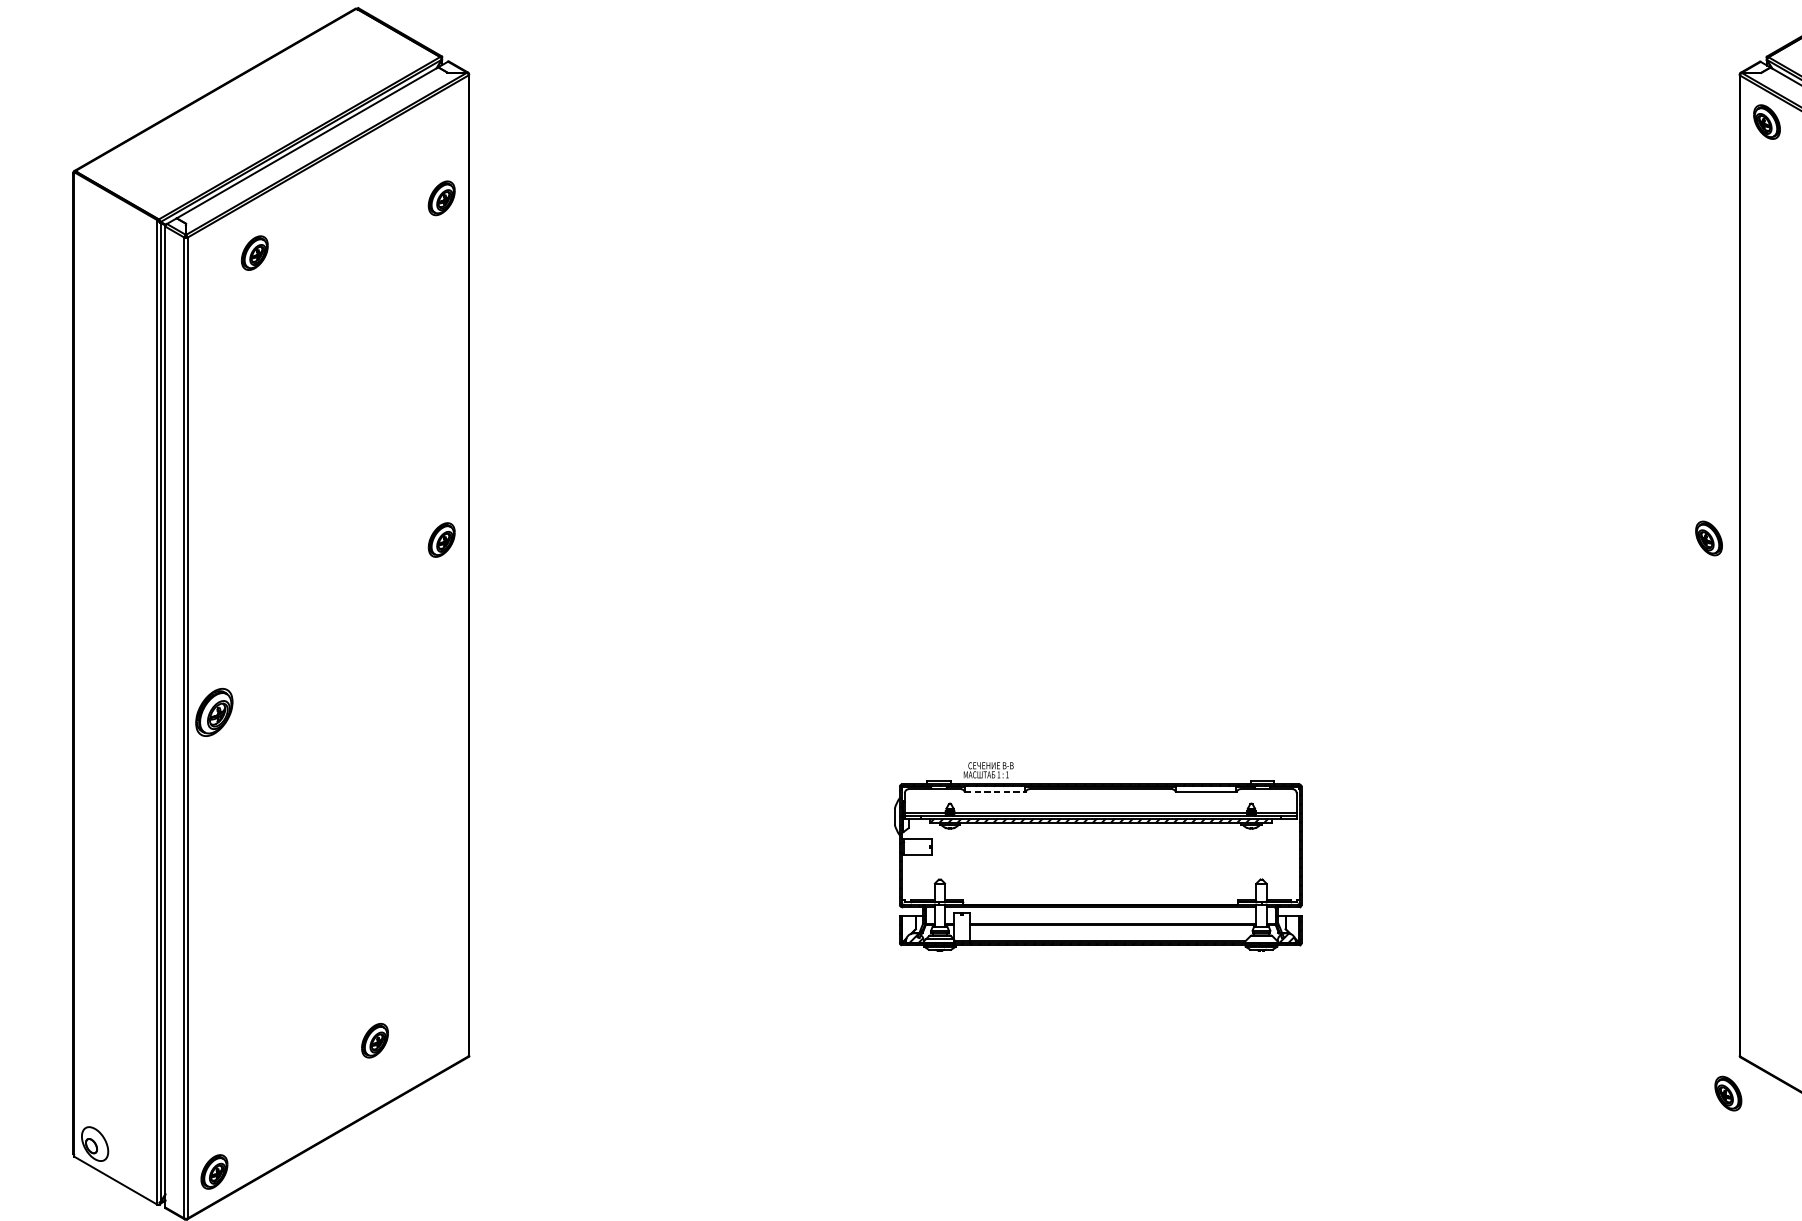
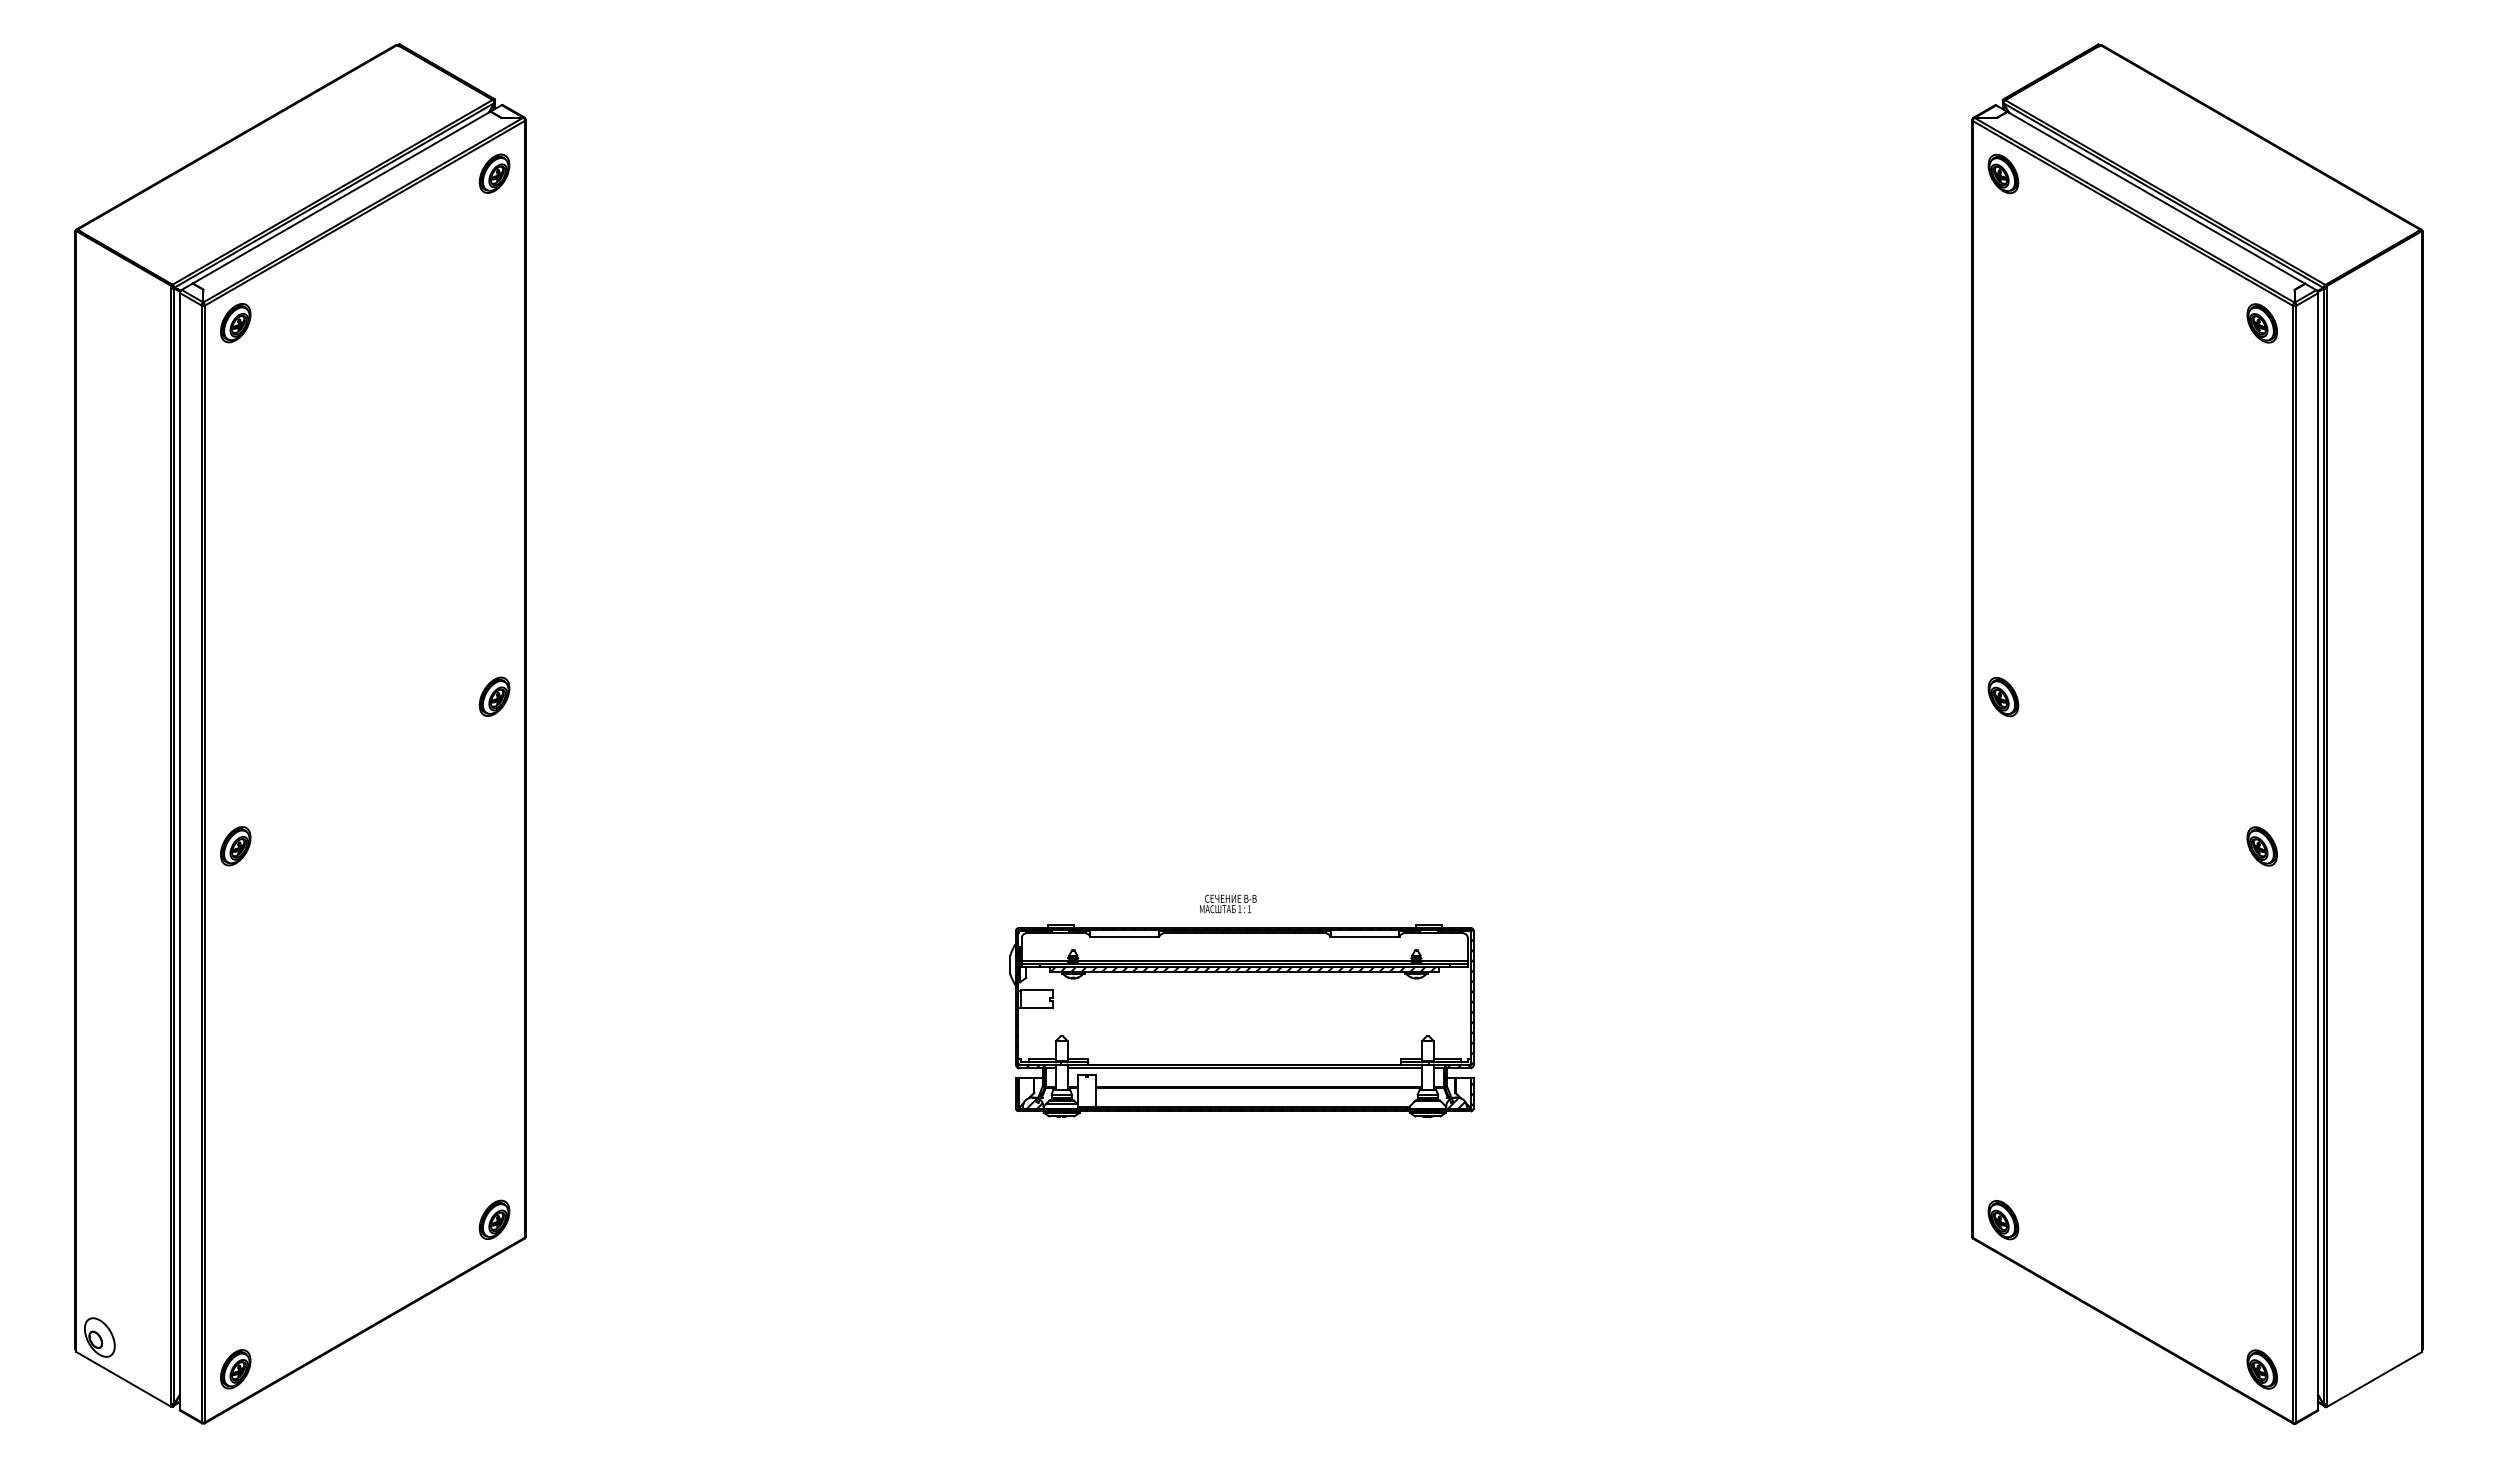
part: (441, 198) -> (494, 173), moved
part: (254, 253) -> (235, 323), moved
part: (1709, 538) -> (2003, 696), moved
part: (441, 539) -> (494, 696), moved
part: (214, 712) -> (235, 846), size x0.71
text: (988, 769) -> (1228, 903), moved
line: (995, 791) -> (1125, 936), dashed -> solid
part: (374, 1040) -> (494, 1219), moved
part: (1728, 1093) -> (2003, 1220), moved

